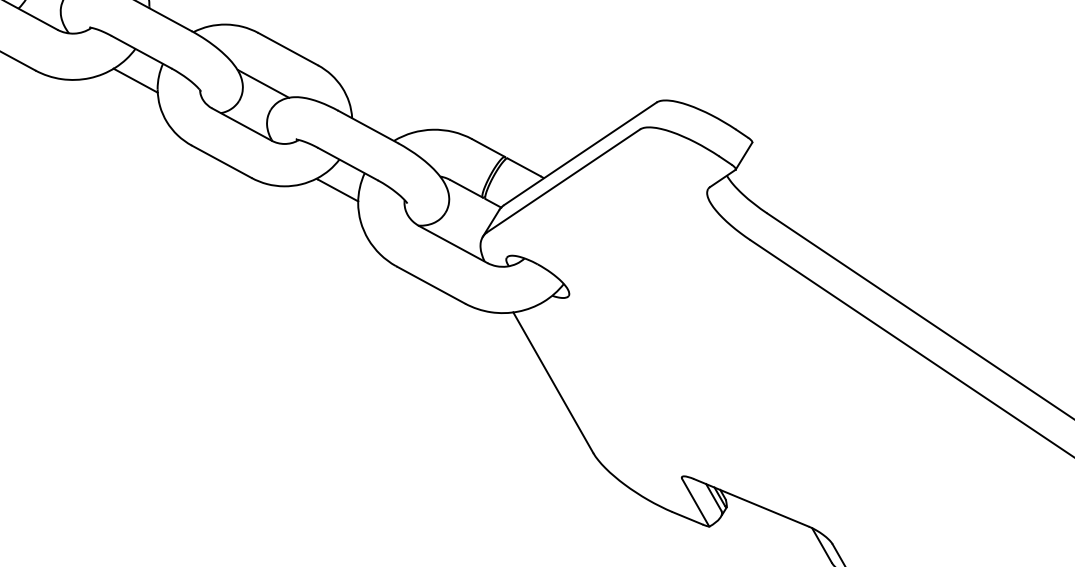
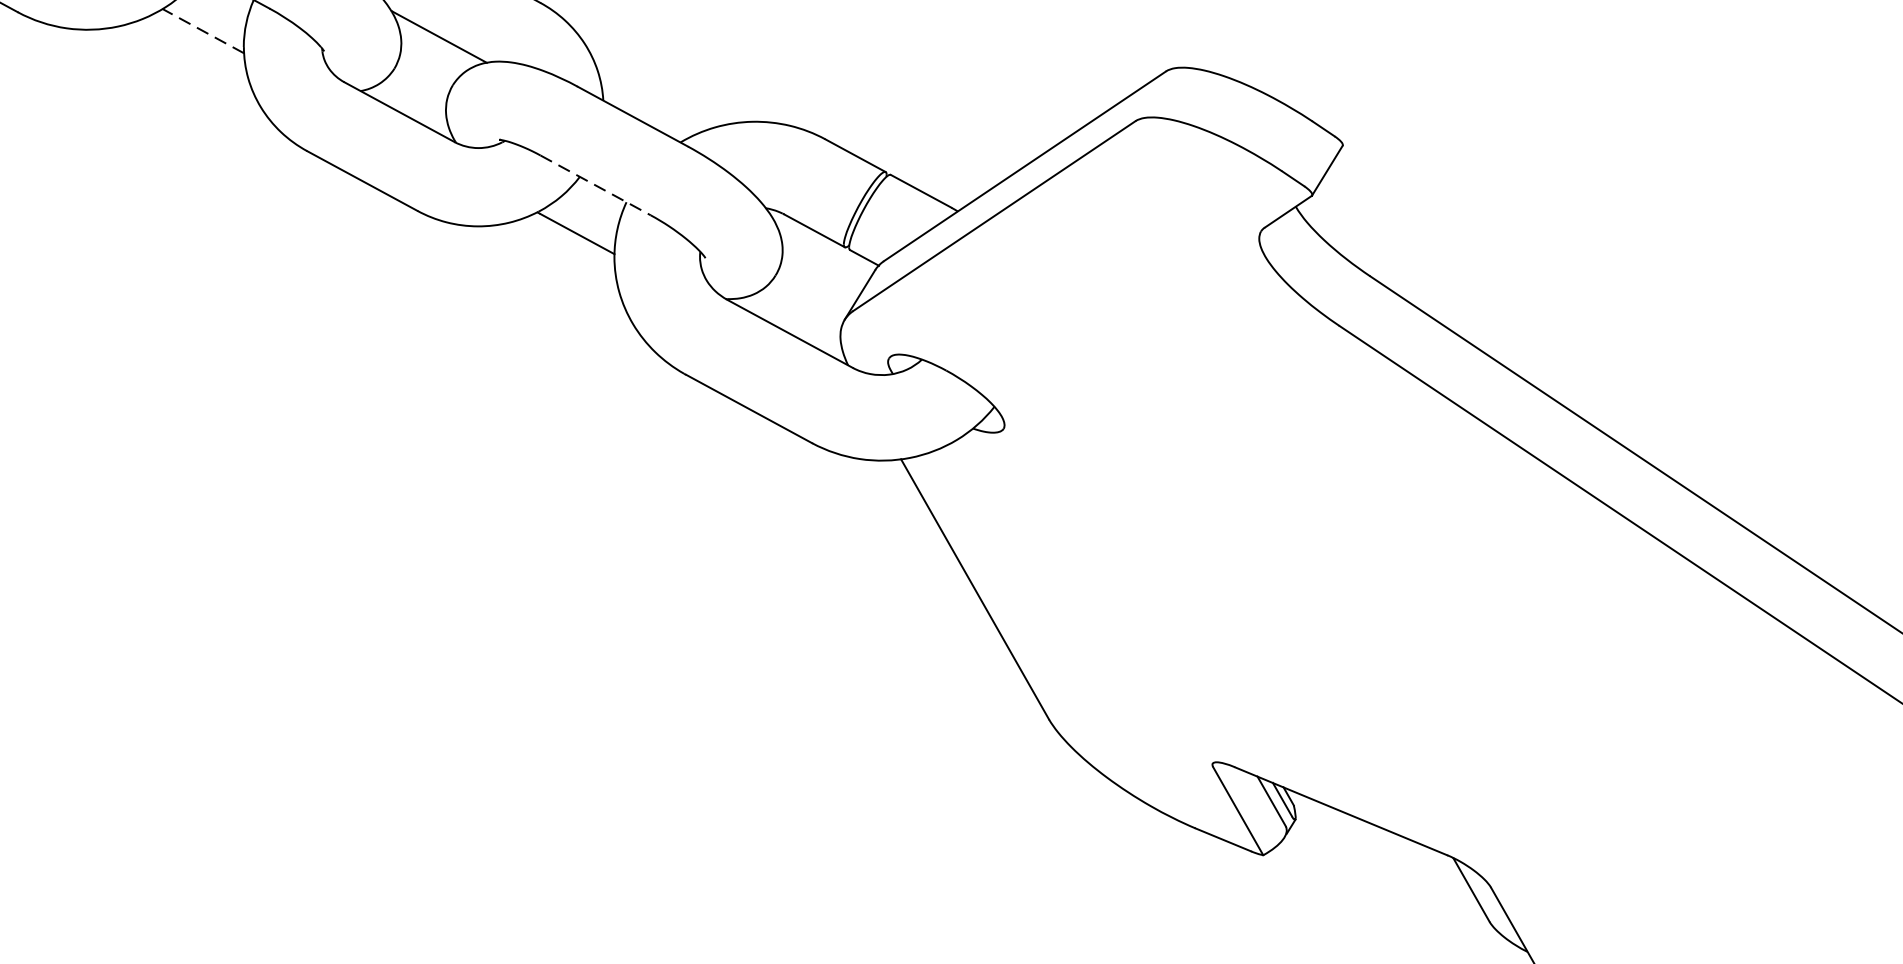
line: (135, 80) -> (202, 30), solid -> dashed
line: (348, 164) -> (596, 186), solid -> dashed

